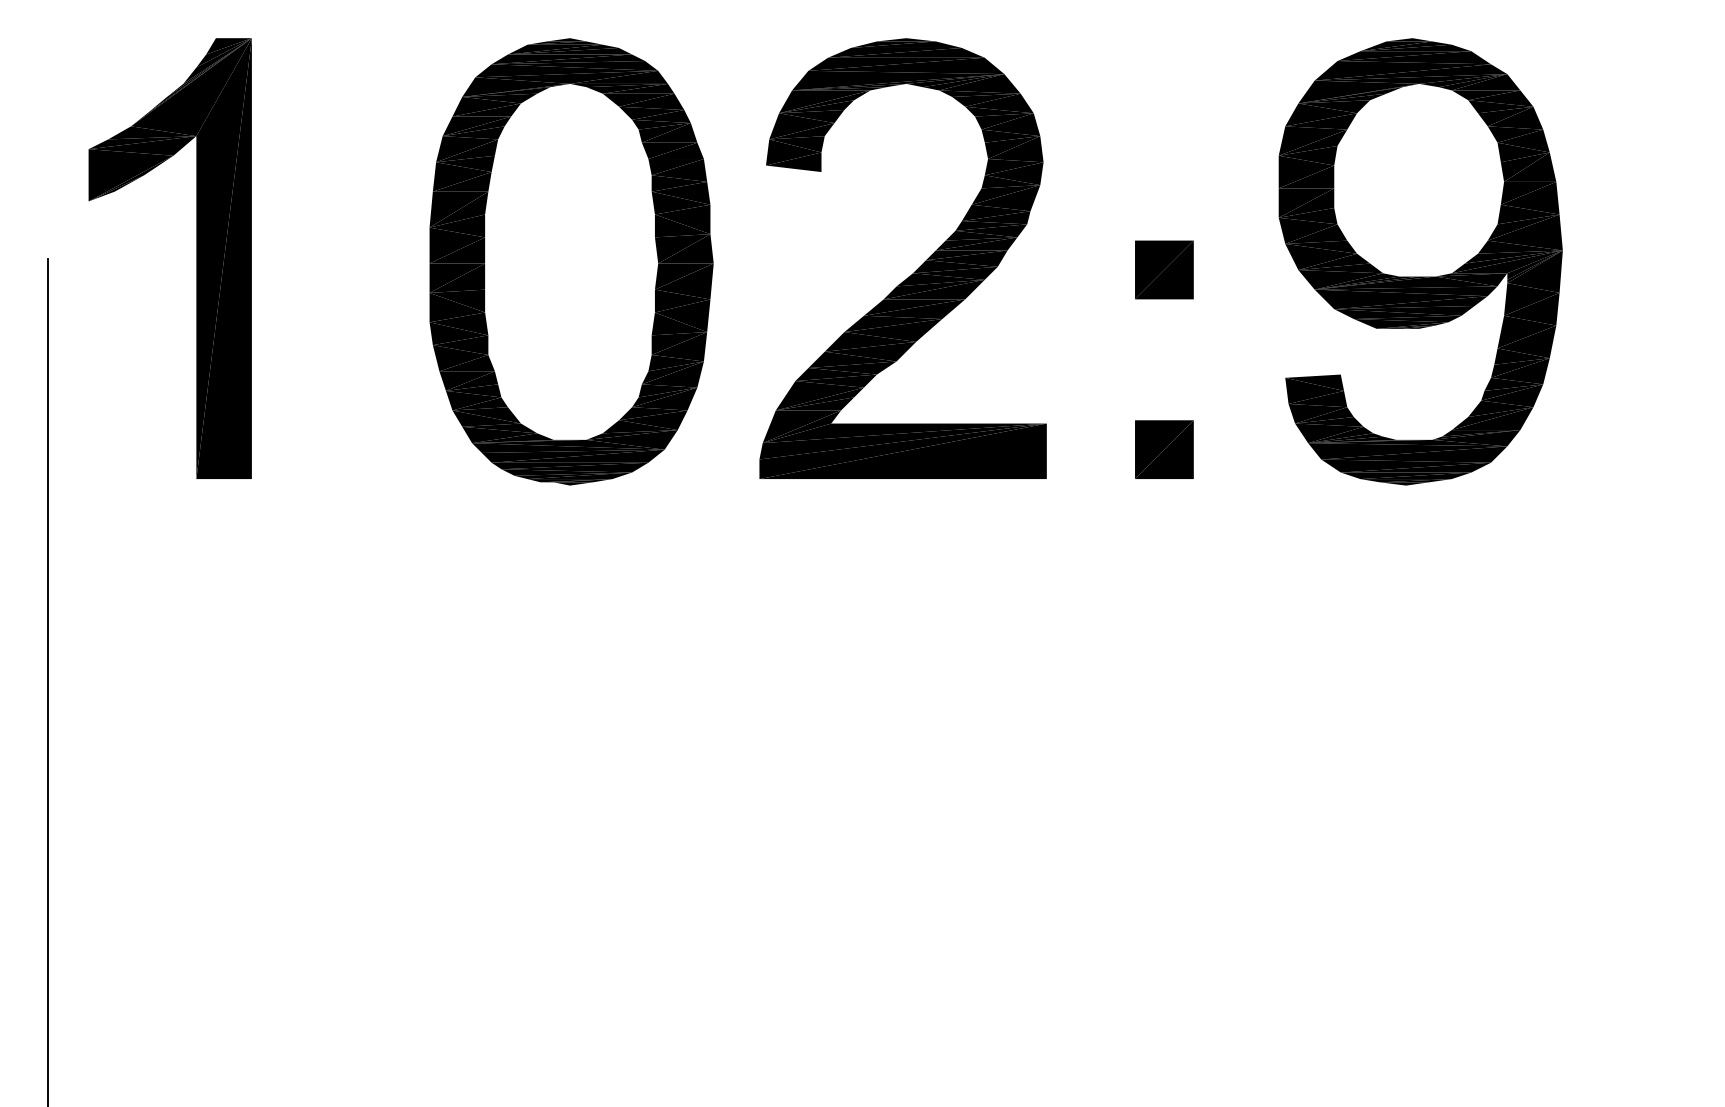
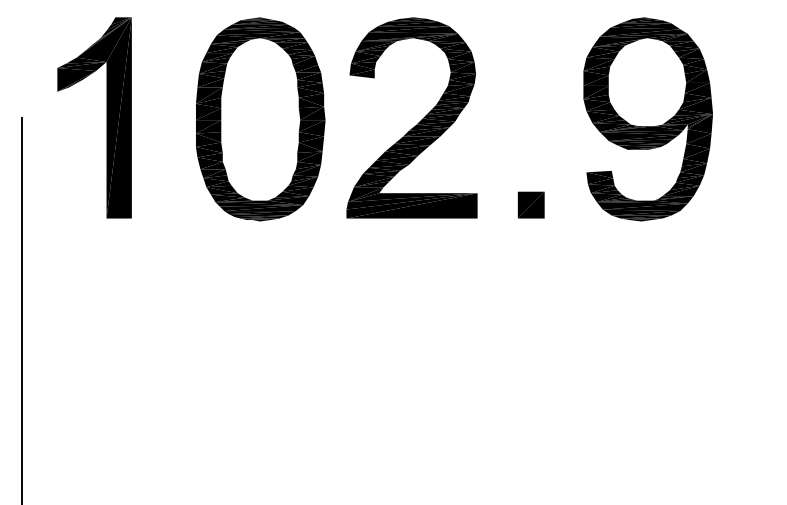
part: (196, 257) -> (106, 117), moved
part: (1162, 268) -> (530, 122), removed

